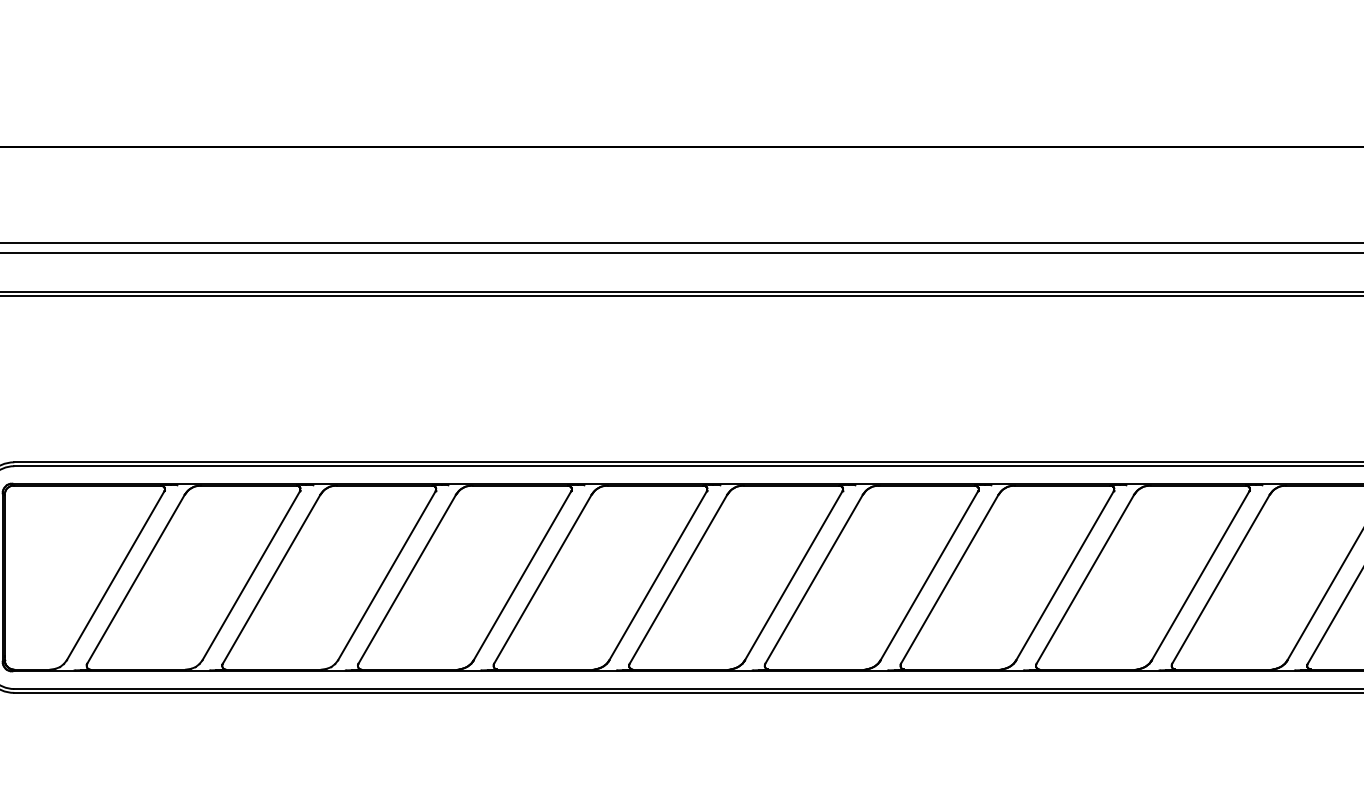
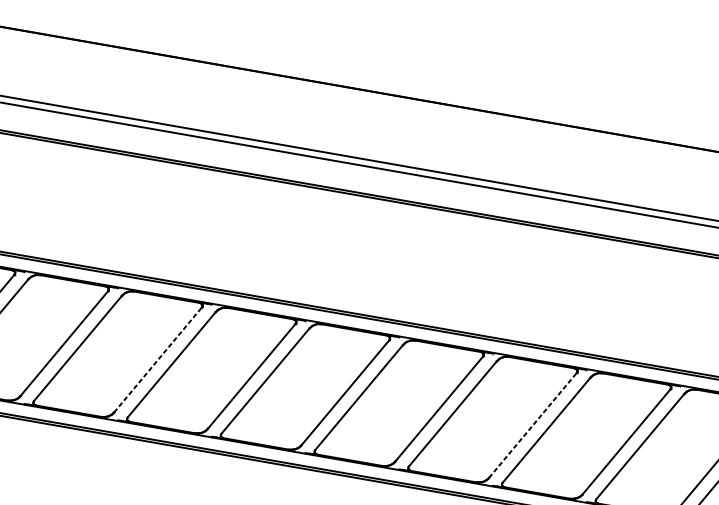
line: (658, 575) -> (158, 359), solid -> dashed
line: (1200, 575) -> (532, 425), solid -> dashed

